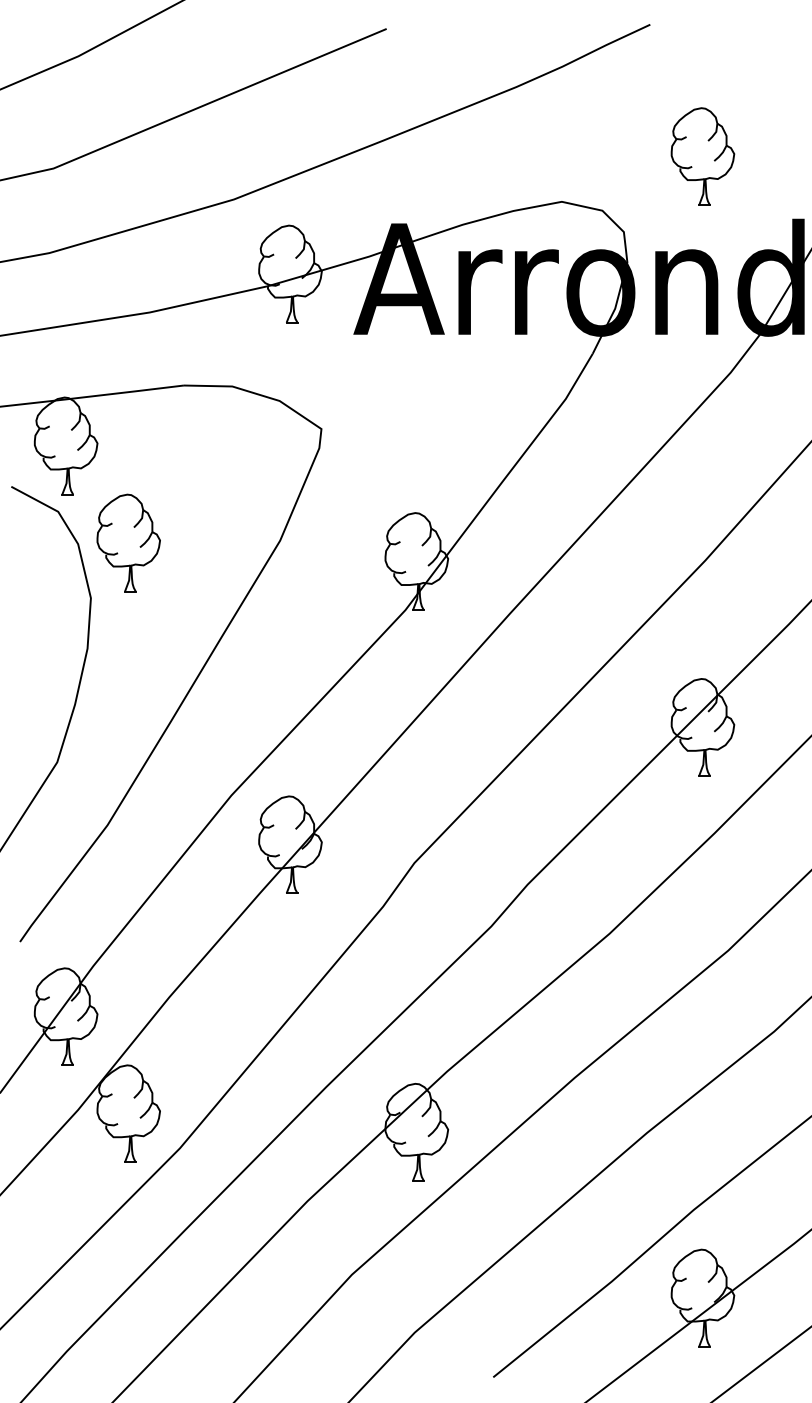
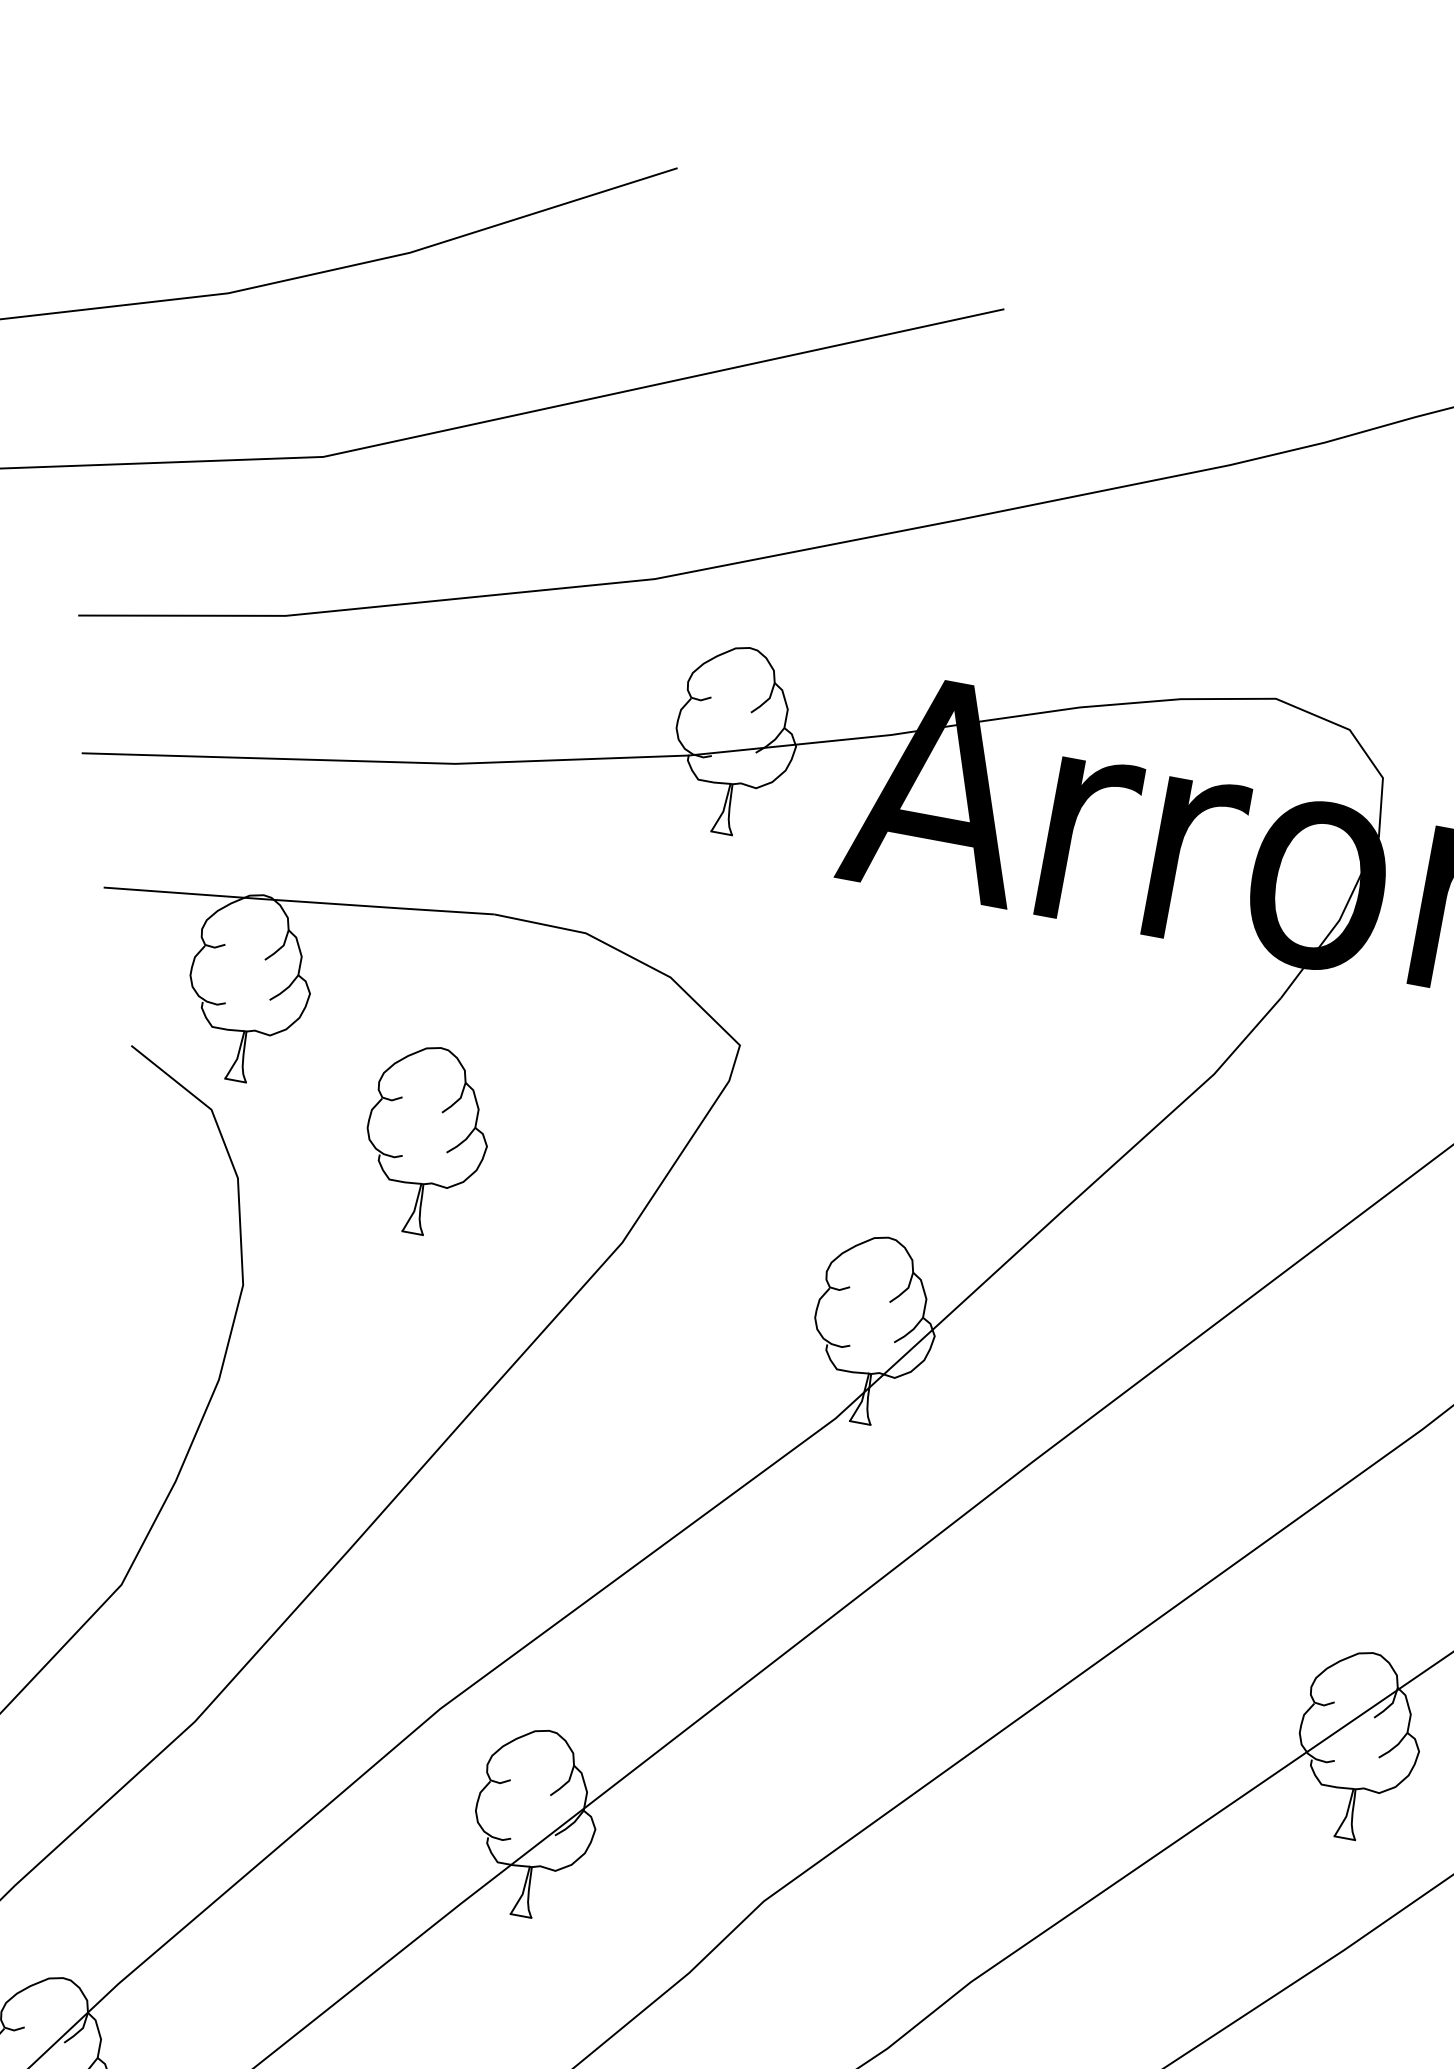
part: (128, 542) -> (426, 1139), moved

